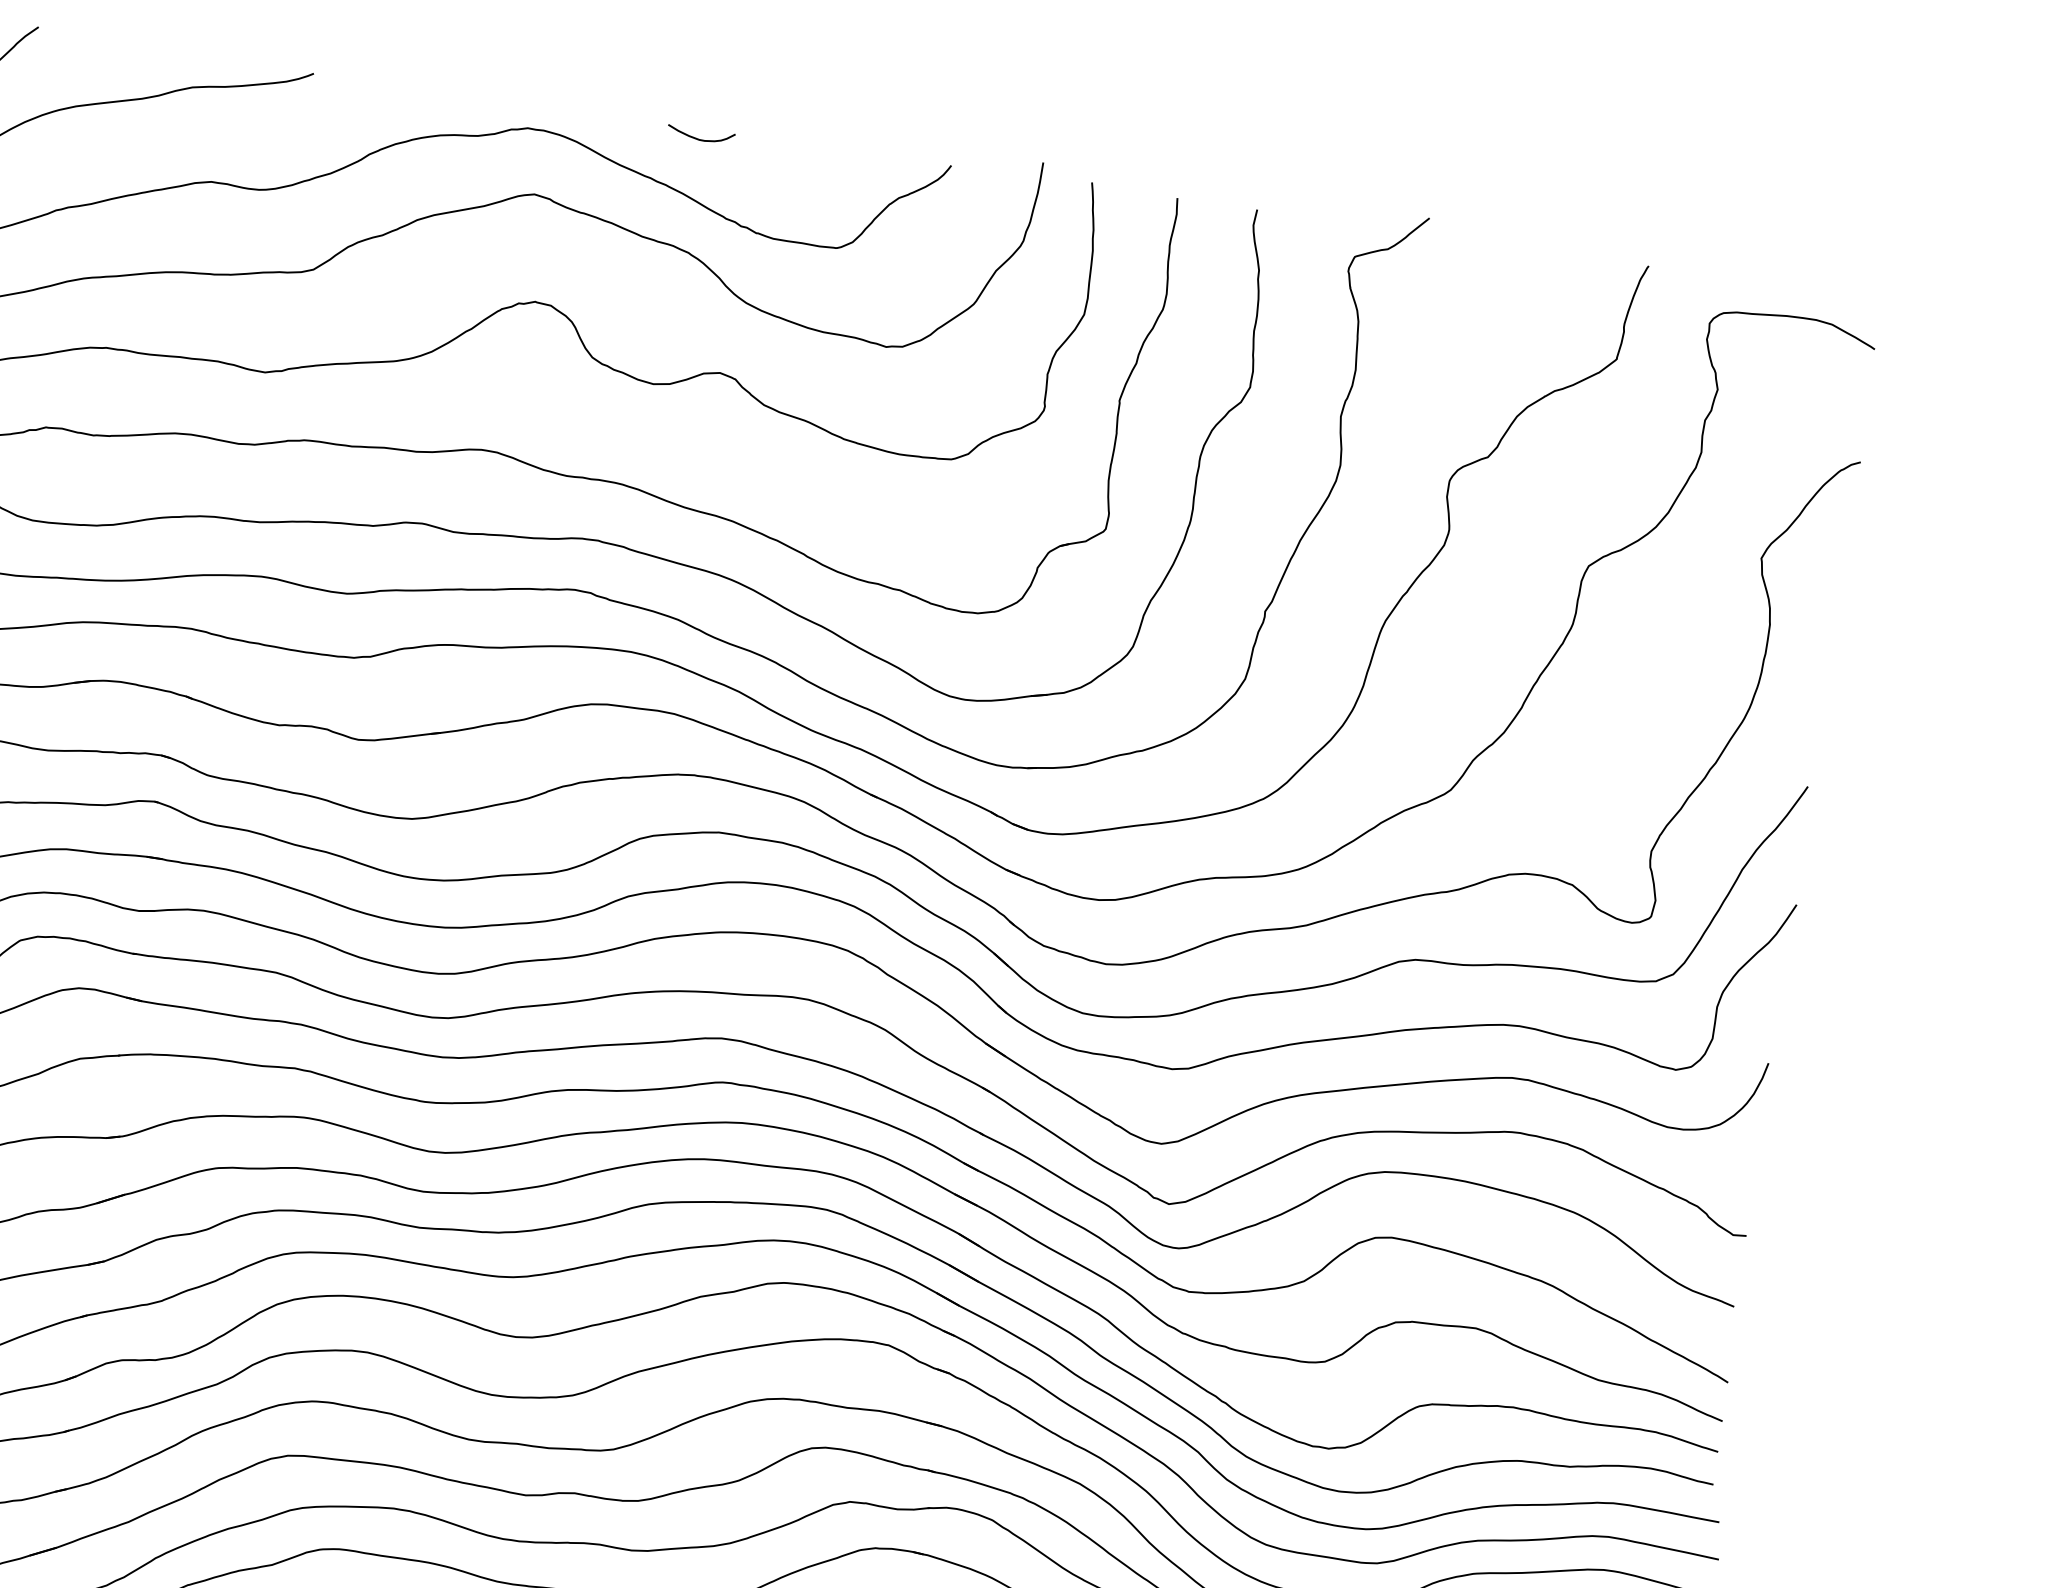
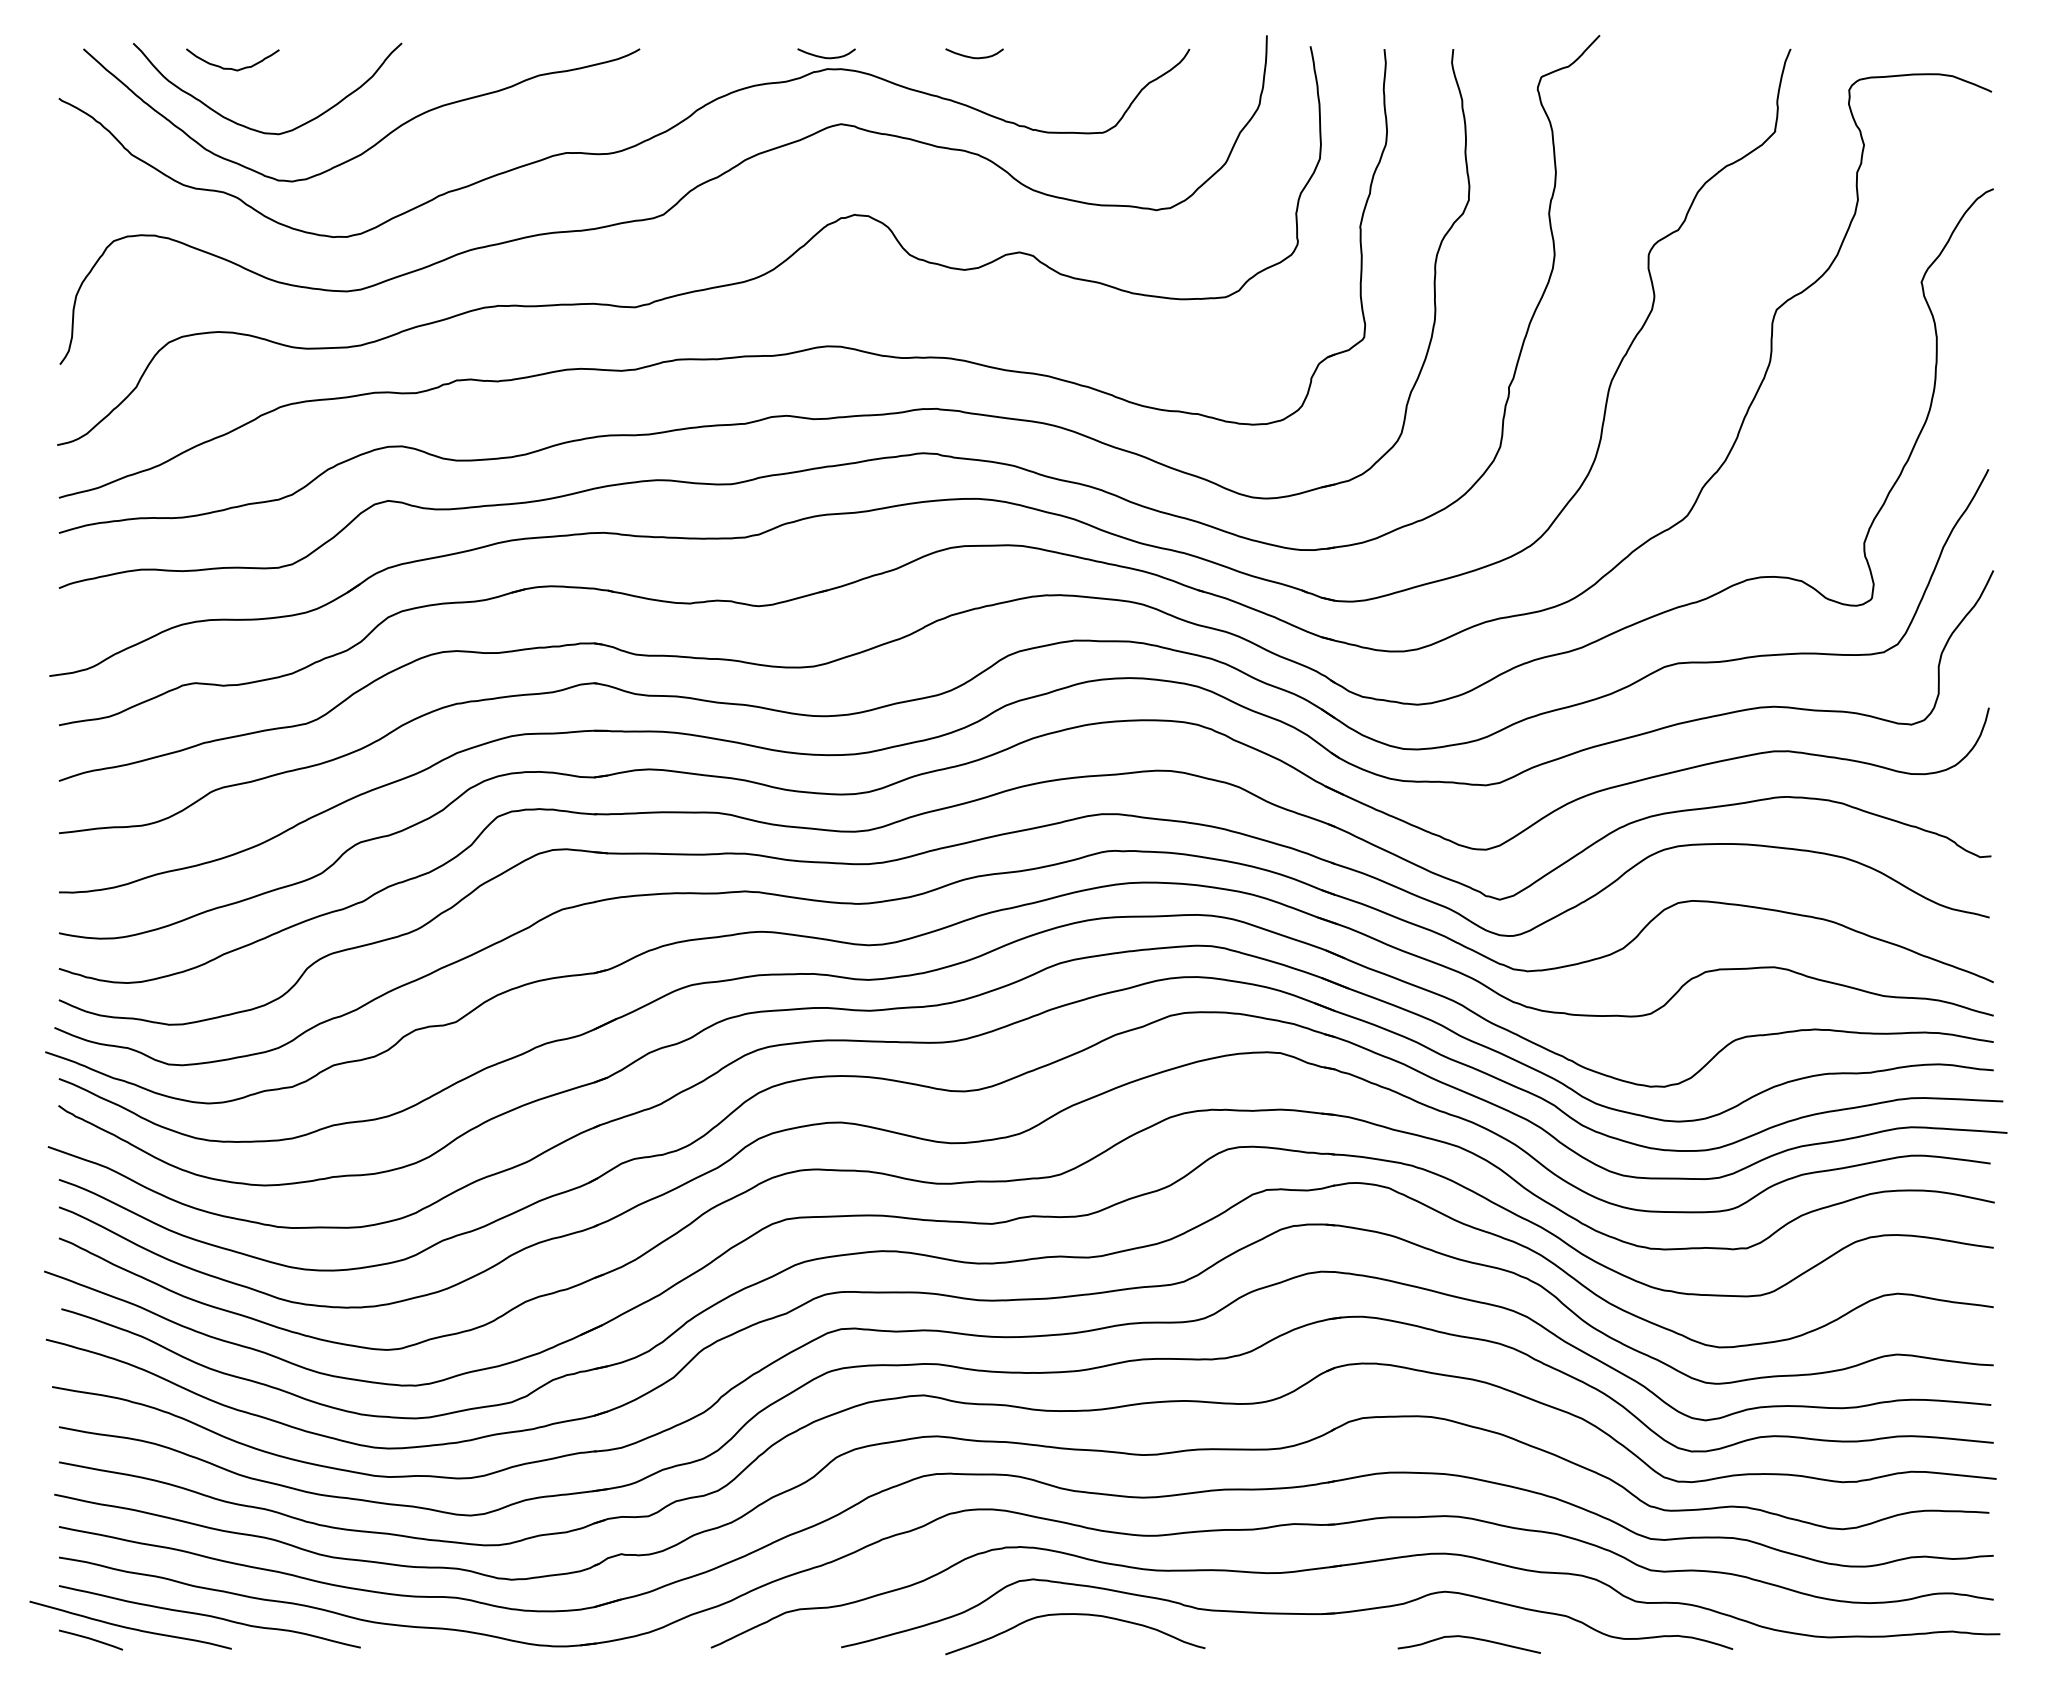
curve: (526, 113) -> (824, 56), added

